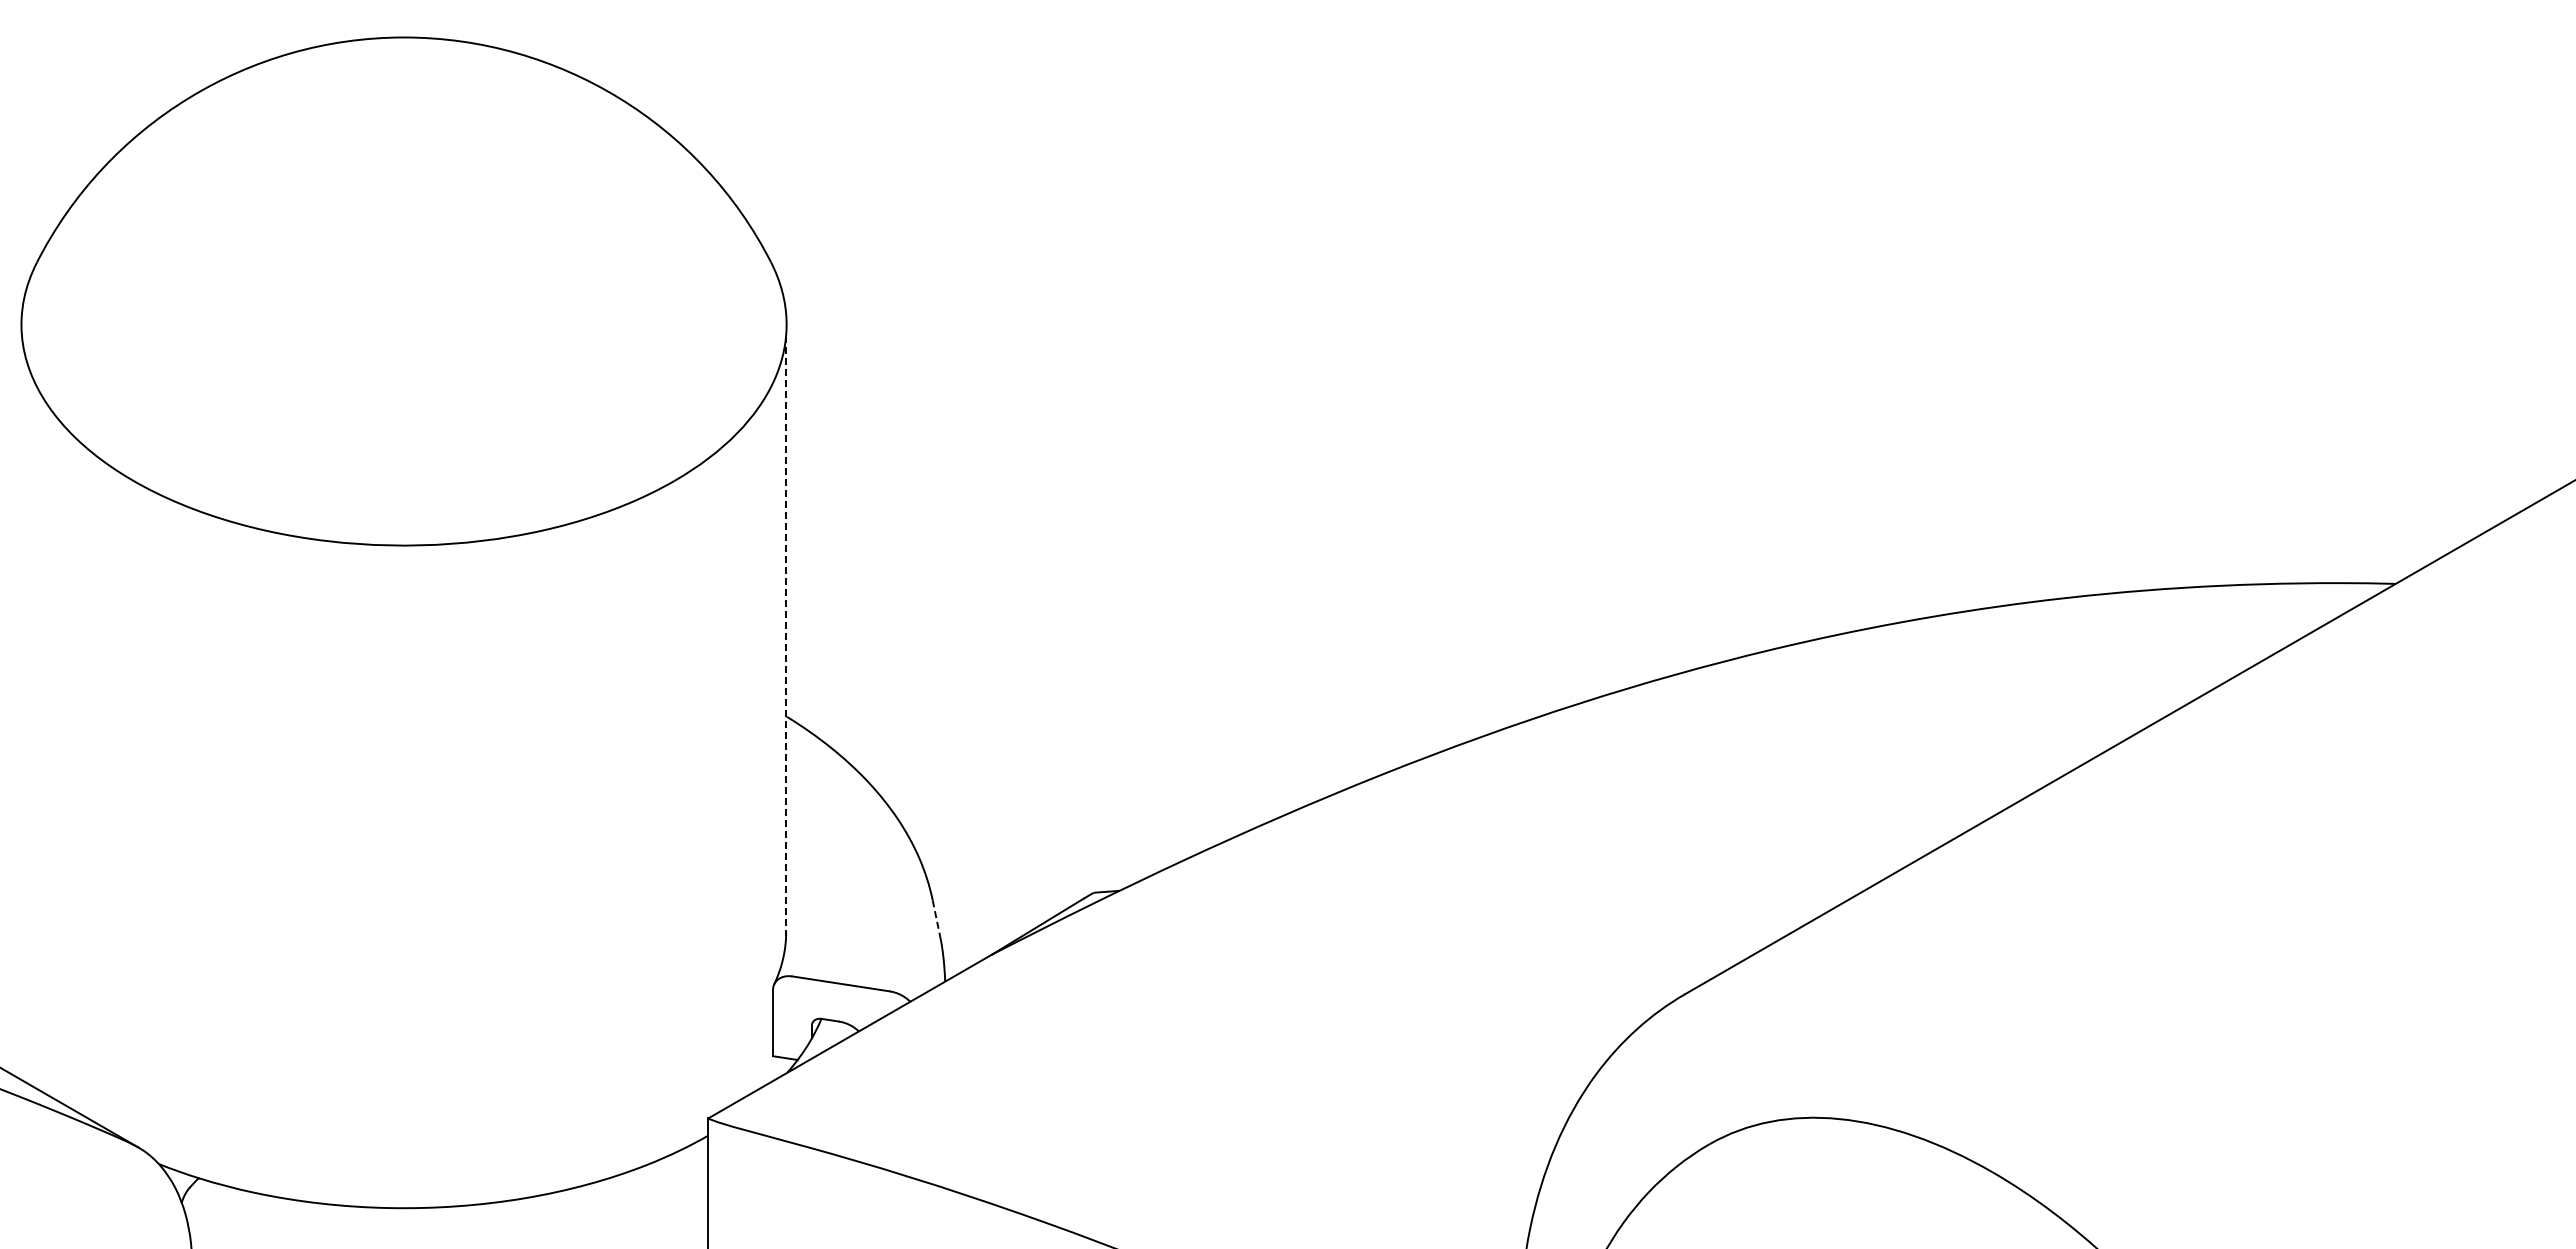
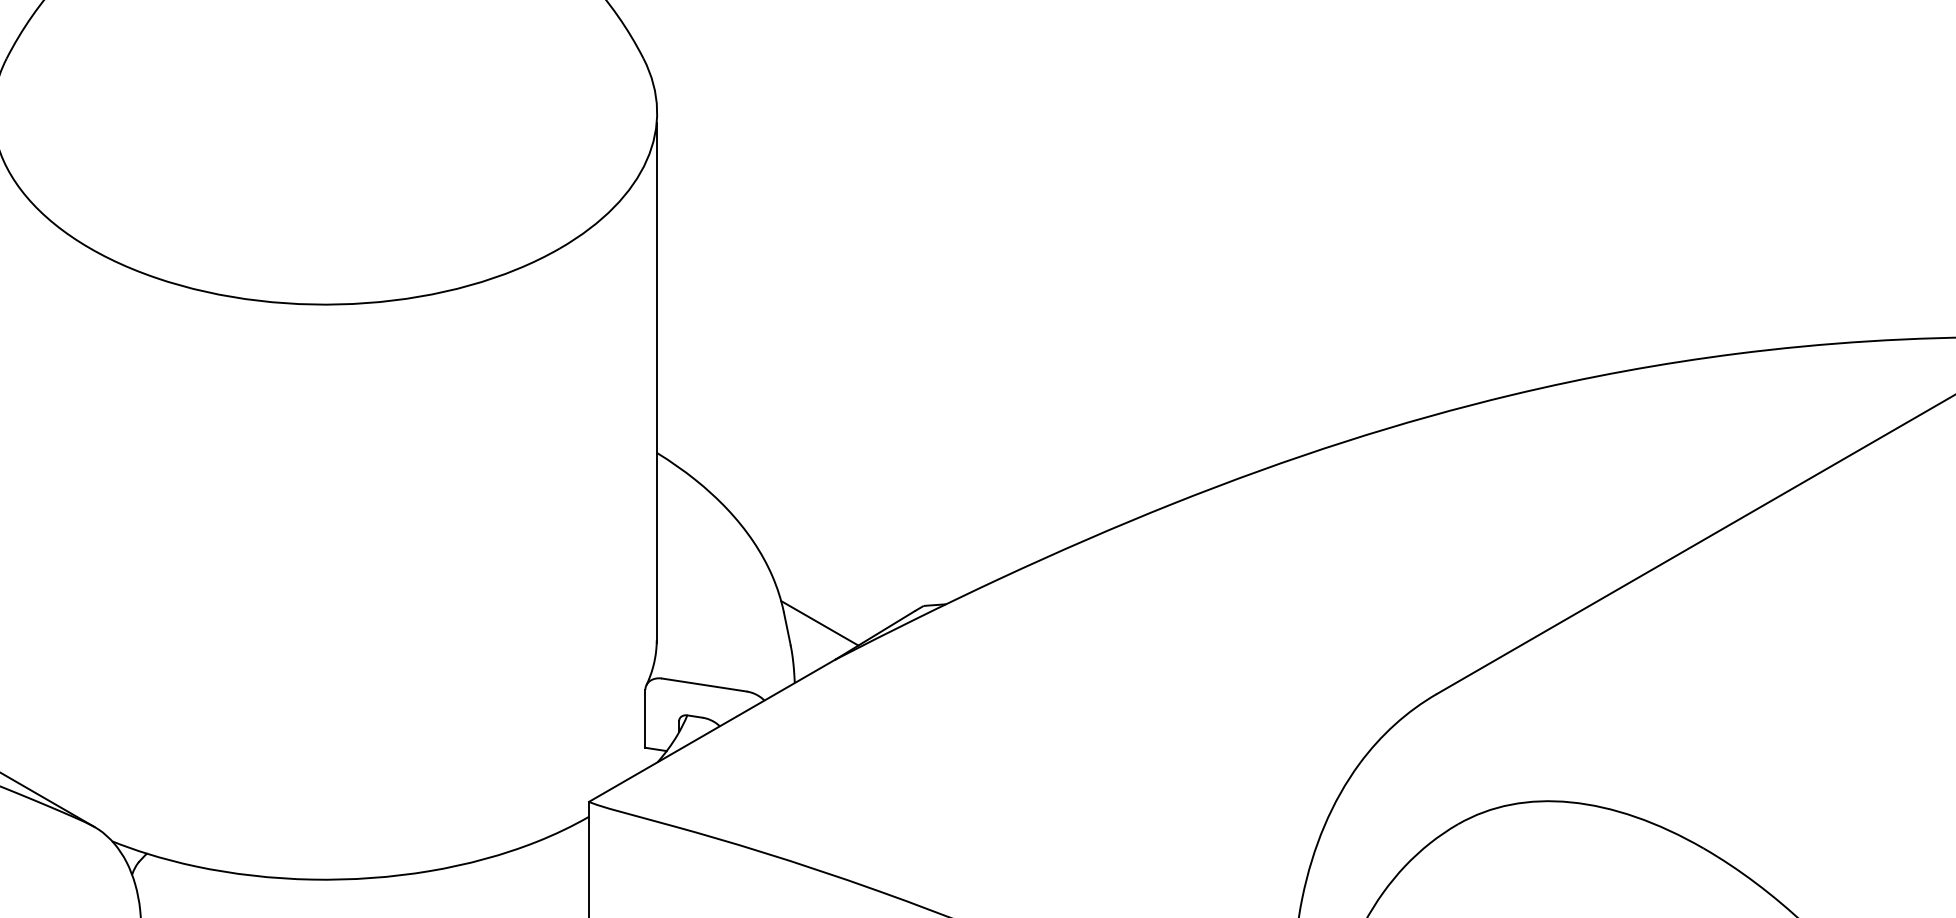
line: (786, 636) -> (657, 383), dashed -> solid
line: (973, 912) -> (819, 623), added
line: (936, 919) -> (787, 629), dashed -> solid

